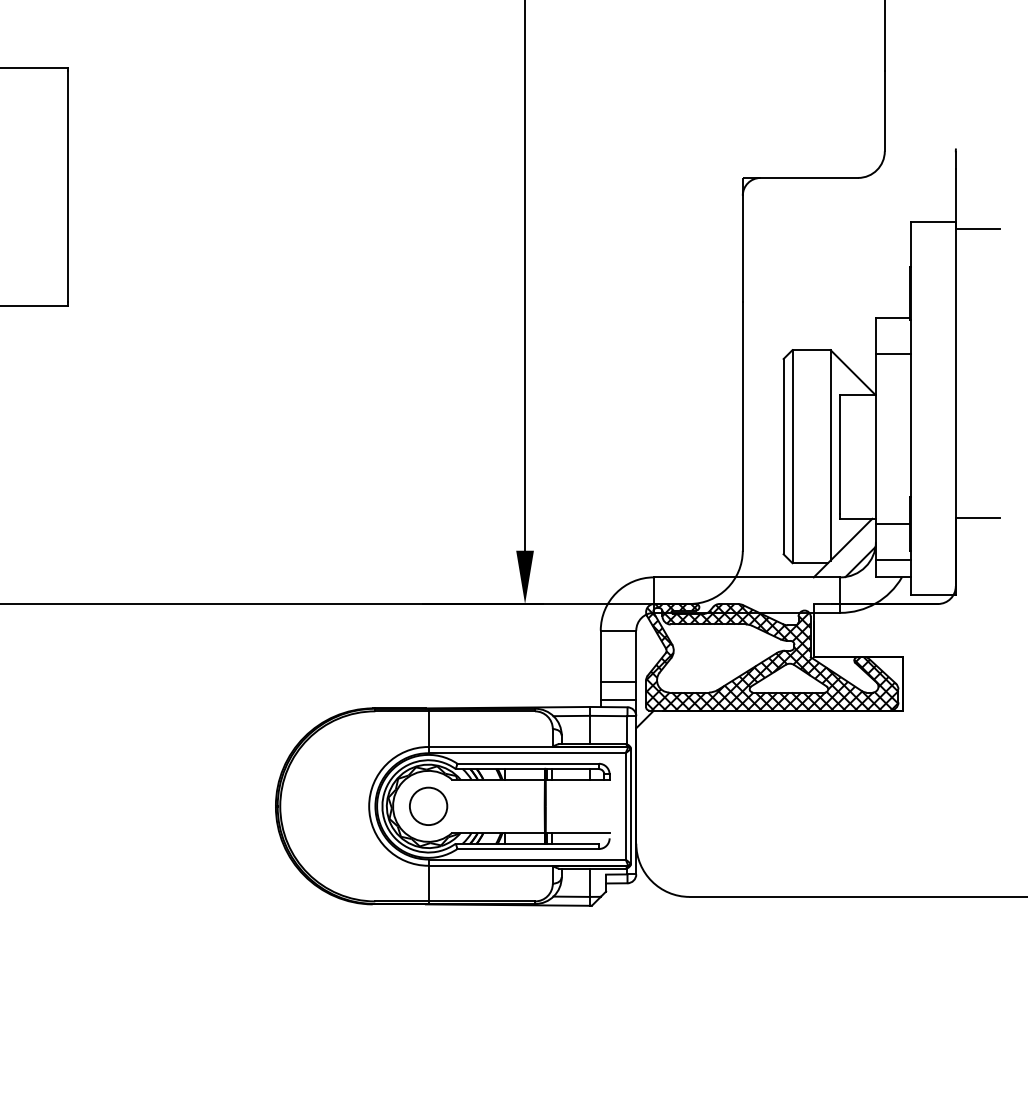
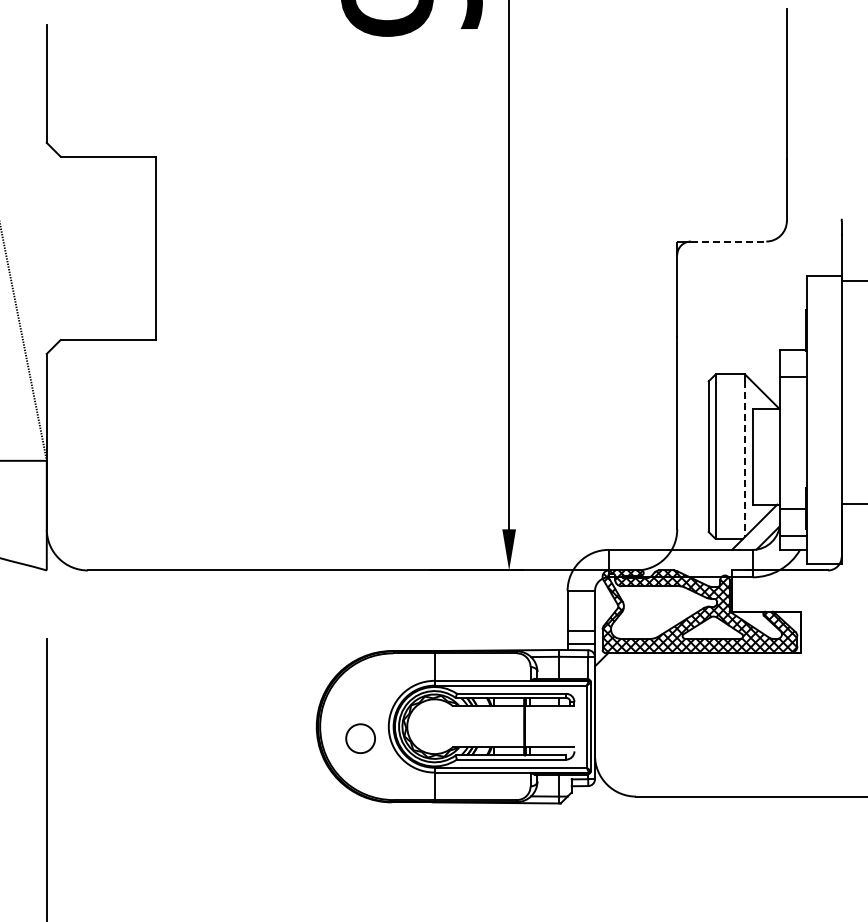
line: (809, 177) -> (728, 241), solid -> dashed
line: (831, 460) -> (745, 459), solid -> dashed
circle: (428, 806) -> (360, 738), moved

